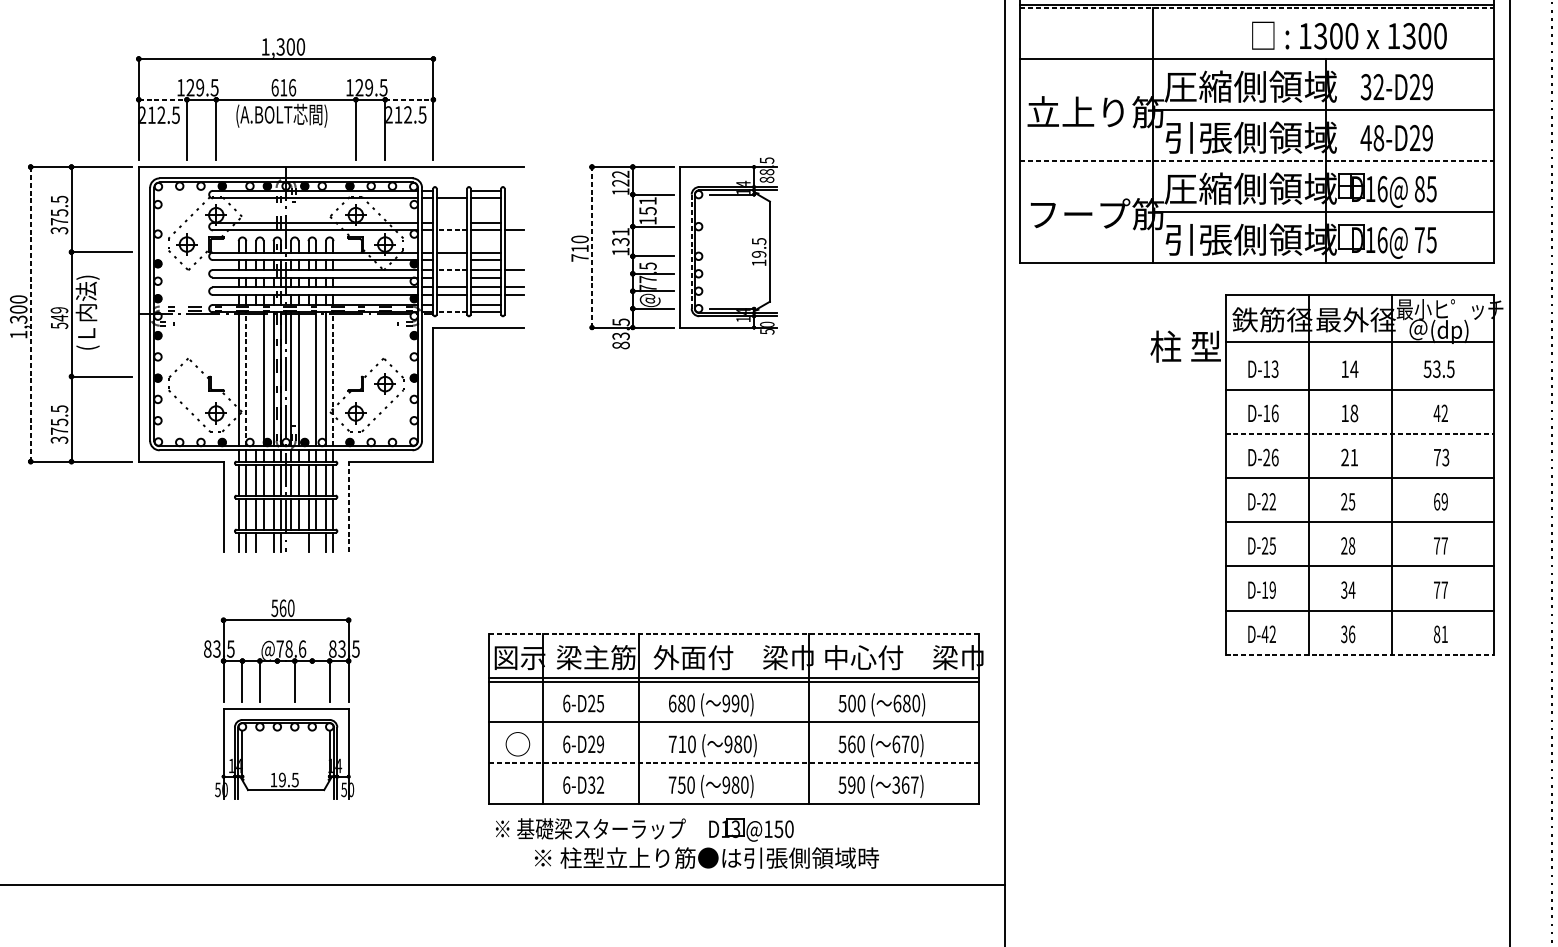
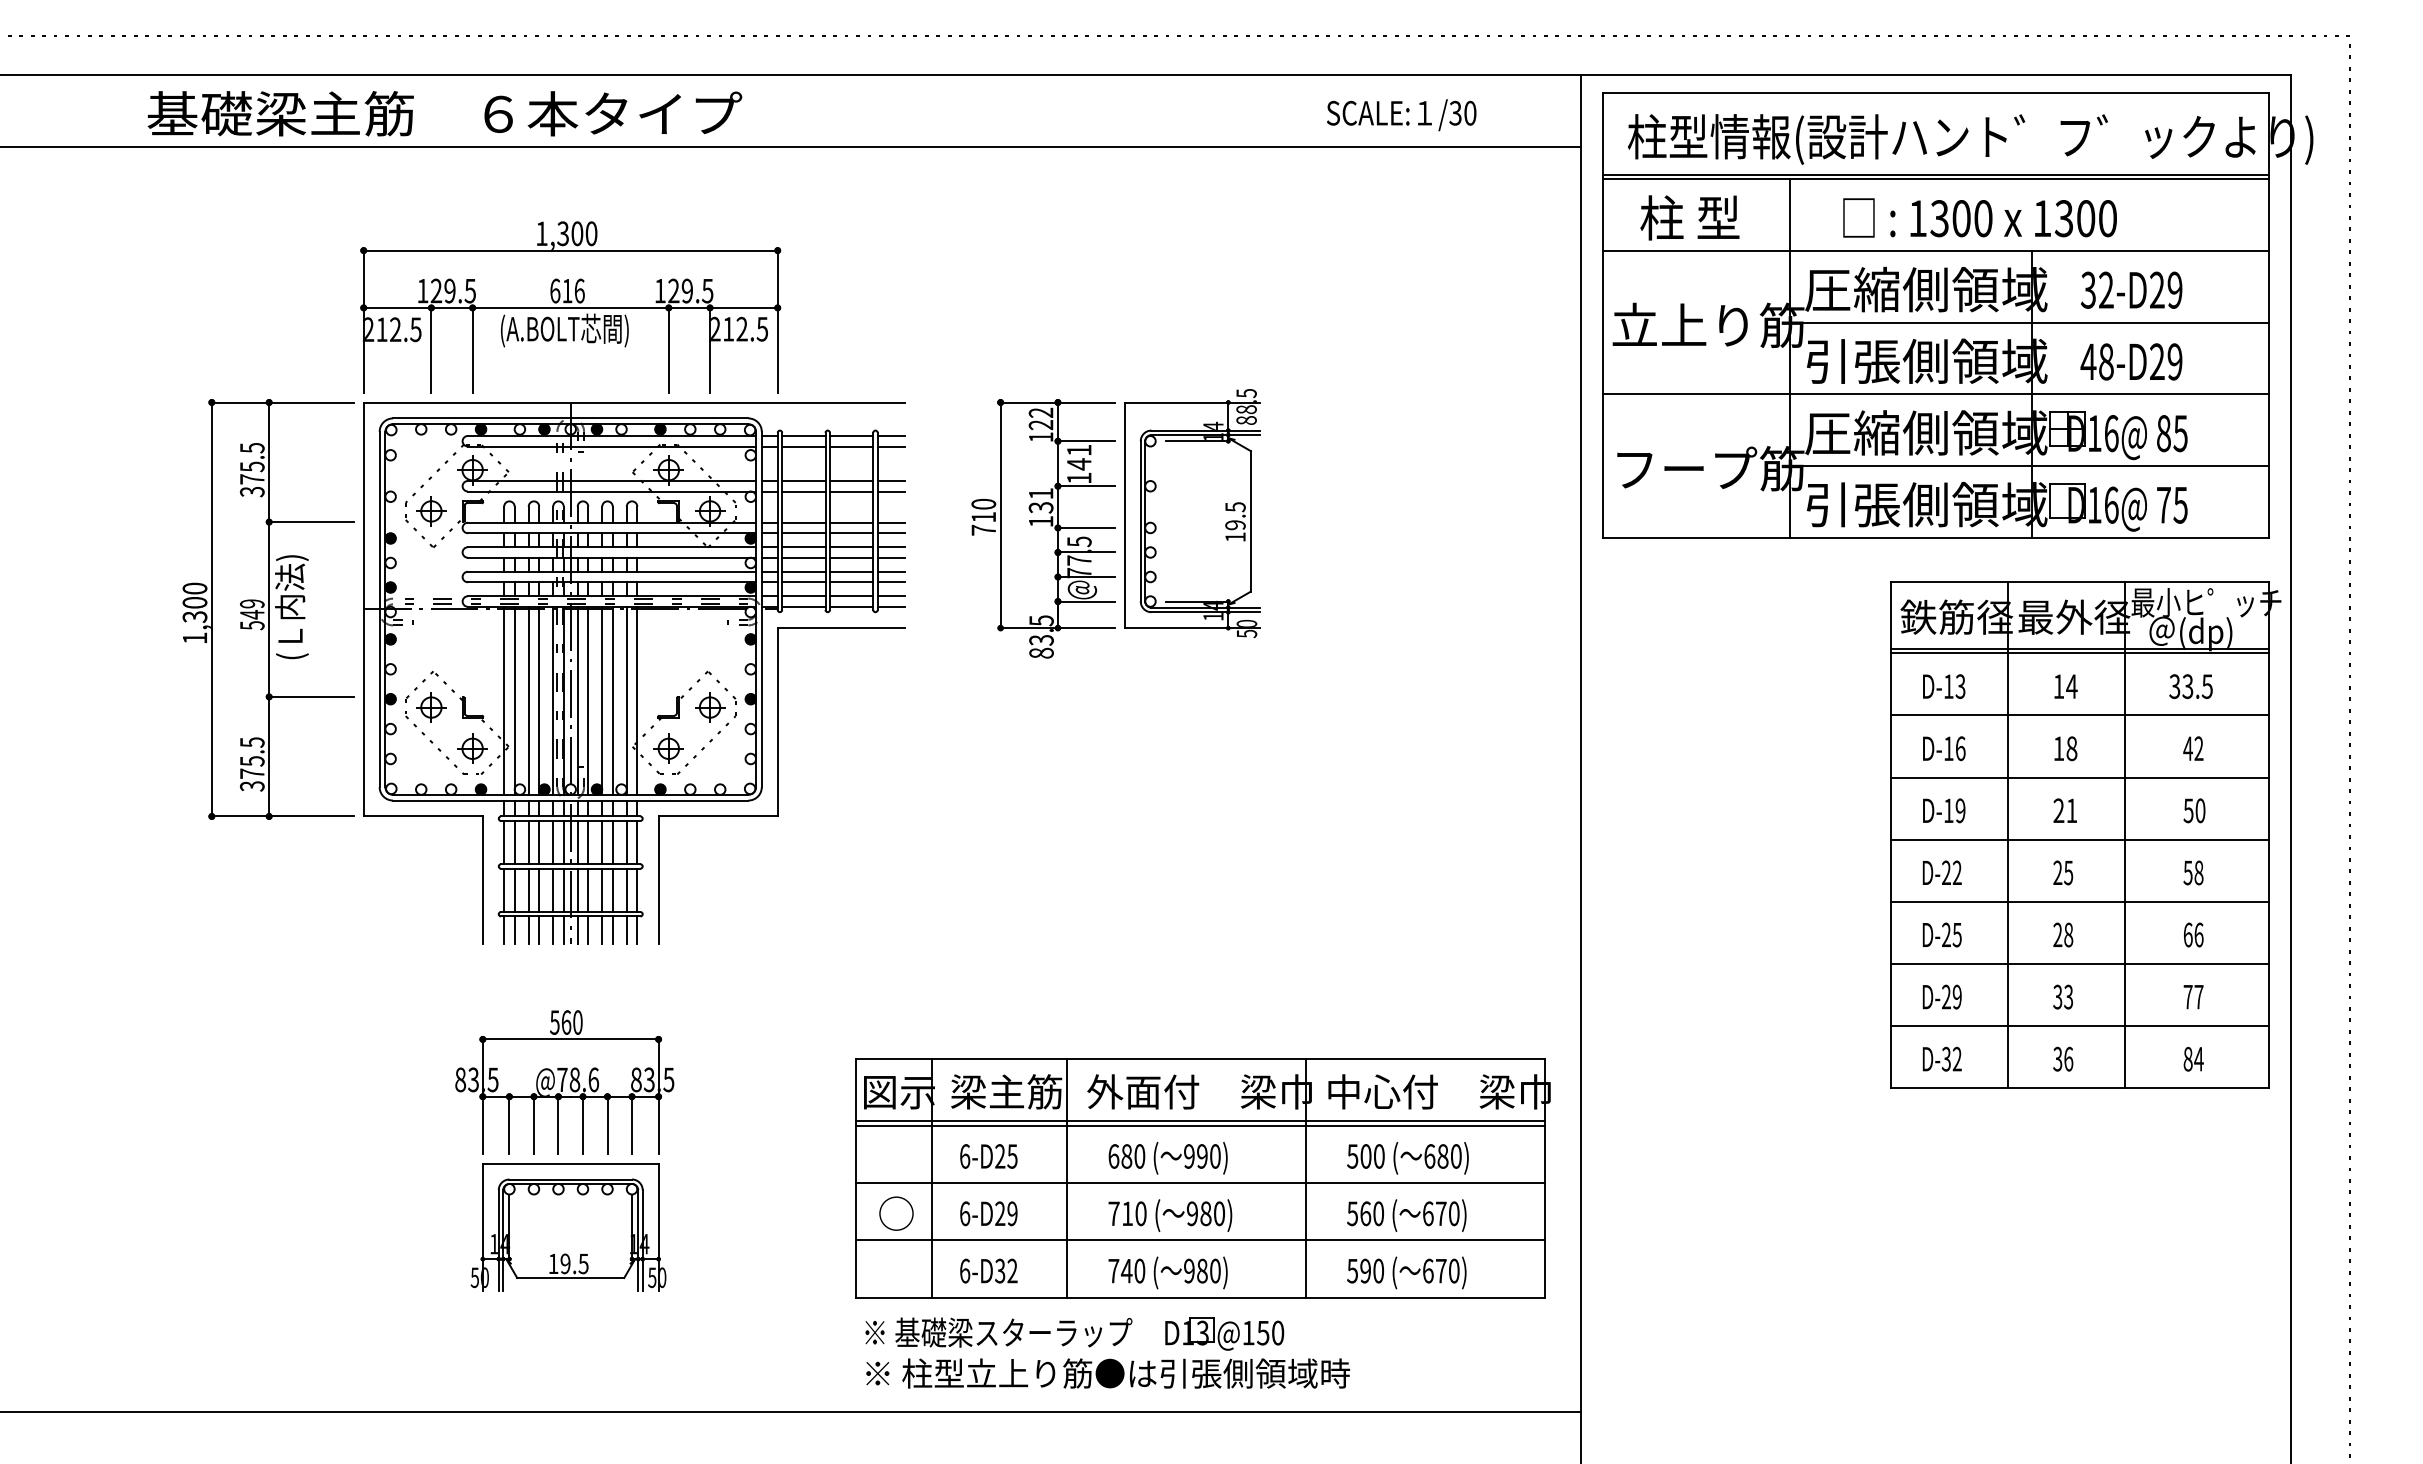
line: (1257, 8) -> (1936, 179), dashed -> solid
text: (1349, 35) -> (1979, 217), moved
line: (162, 99) -> (397, 307), dashed -> solid
line: (409, 99) -> (743, 307), dashed -> solid
line: (1257, 161) -> (1936, 394), dashed -> solid
line: (451, 191) -> (803, 436), added
line: (514, 191) -> (891, 436), added
line: (514, 198) -> (891, 446), added
text: (648, 211) -> (1079, 464), 151 -> 141
line: (451, 223) -> (803, 481), added
line: (514, 223) -> (891, 481), added
line: (451, 230) -> (803, 491), dashed -> solid
line: (591, 247) -> (1000, 515), dashed -> solid
line: (691, 251) -> (1140, 521), dashed -> solid
line: (514, 252) -> (891, 522), added
line: (451, 260) -> (803, 533), added
line: (514, 260) -> (891, 533), added
line: (451, 270) -> (803, 547), dashed -> solid
line: (451, 277) -> (803, 557), added
line: (514, 277) -> (891, 557), added
line: (451, 305) -> (803, 596), added
line: (514, 305) -> (891, 596), added
line: (451, 312) -> (803, 606), dashed -> solid
line: (514, 312) -> (891, 606), added
line: (30, 314) -> (211, 609), dashed -> solid
line: (1359, 345) -> (2079, 653), added
text: (1185, 346) -> (1689, 217), moved
text: (1427, 369) -> (2174, 686), 53.5 -> 33.5
line: (246, 379) -> (514, 700), dashed -> solid
line: (256, 379) -> (528, 700), added
line: (308, 379) -> (602, 700), added
line: (333, 379) -> (637, 700), dashed -> solid
part: (187, 384) -> (431, 707), added
line: (1359, 433) -> (2079, 777), dashed -> solid
text: (1270, 457) -> (1954, 810), D-26 -> D-19
text: (1441, 457) -> (2194, 810), 73 -> 50
text: (1440, 501) -> (2193, 872), 69 -> 58
line: (348, 507) -> (658, 880), dashed -> solid
line: (263, 542) -> (539, 929), added
line: (290, 542) -> (577, 929), added
line: (298, 542) -> (588, 929), added
line: (315, 542) -> (612, 929), added
text: (1440, 545) -> (2193, 934), 77 -> 66
text: (1265, 589) -> (1946, 996), D-19 -> D-29
text: (1351, 589) -> (2068, 996), 34 -> 33
line: (734, 633) -> (1200, 1058), dashed -> solid
text: (1265, 633) -> (1946, 1058), D-42 -> D-32
text: (1444, 634) -> (2198, 1059), 81 -> 84
line: (1359, 655) -> (2079, 1088), dashed -> solid
line: (277, 681) -> (558, 1125), added
line: (312, 681) -> (607, 1125), added
line: (734, 763) -> (1200, 1240), dashed -> solid
text: (905, 784) -> (1440, 1270), 367) -> 670)
text: (681, 785) -> (1126, 1271), 750 -> 740
text: (706, 858) -> (1107, 1373), moved

